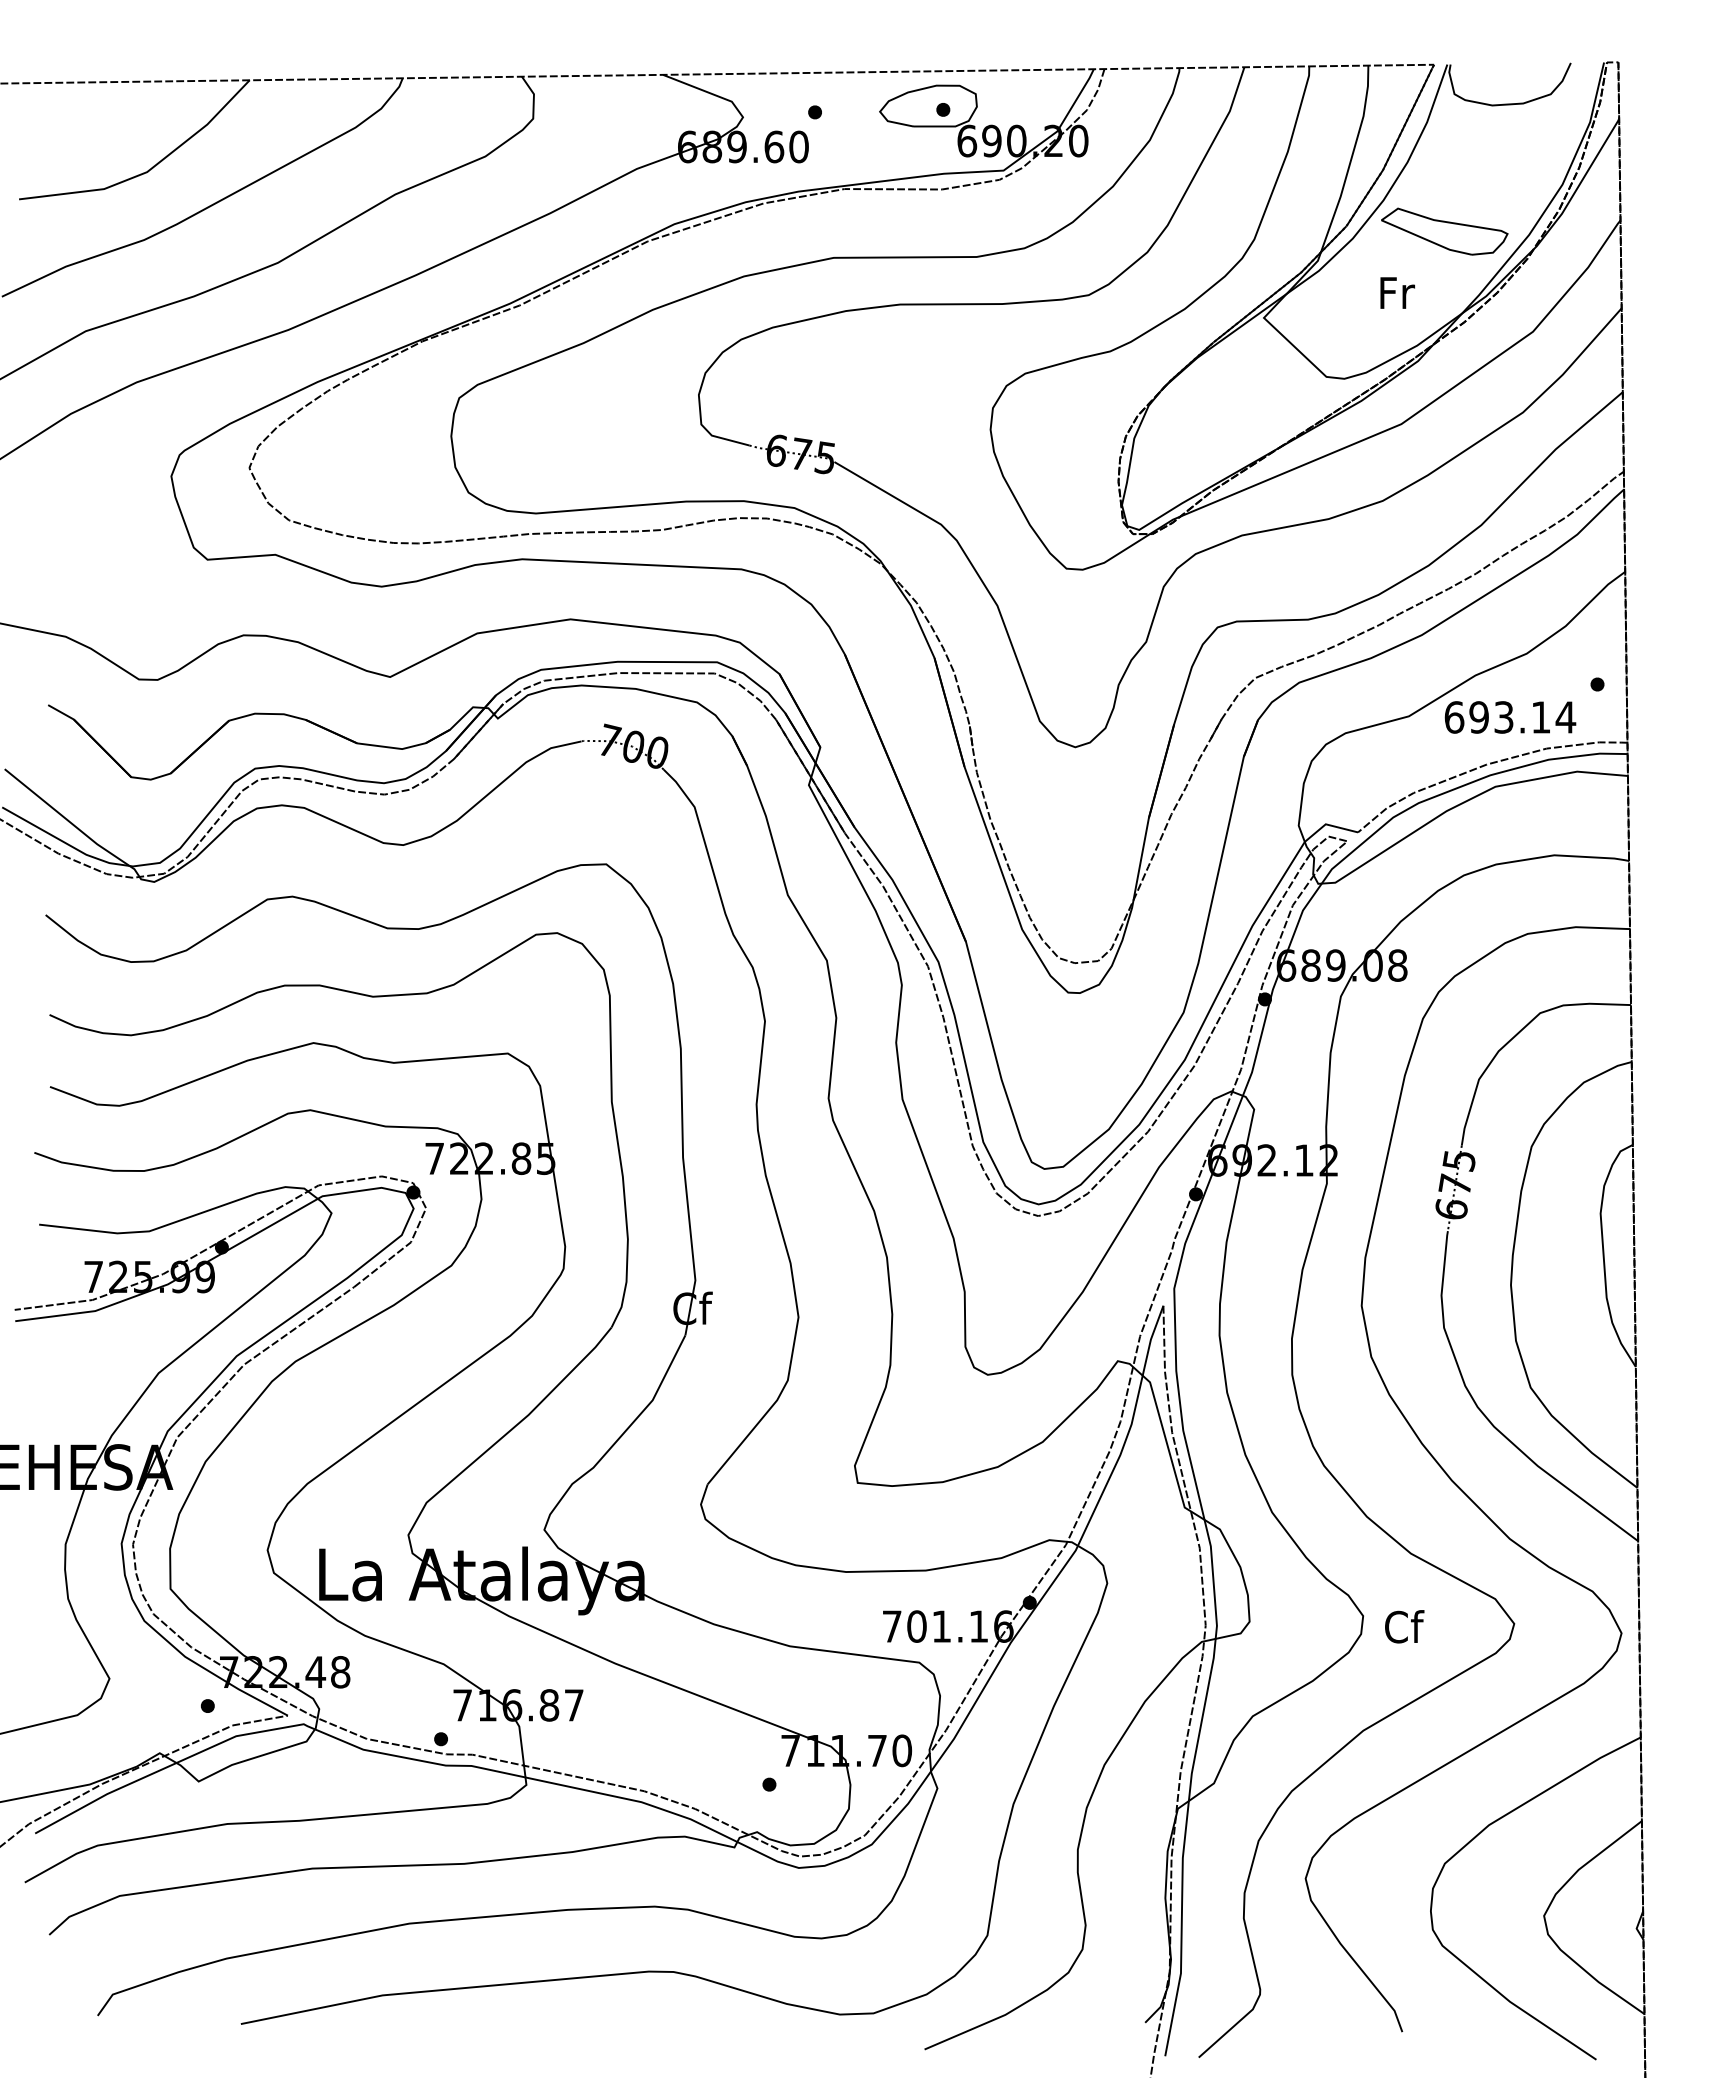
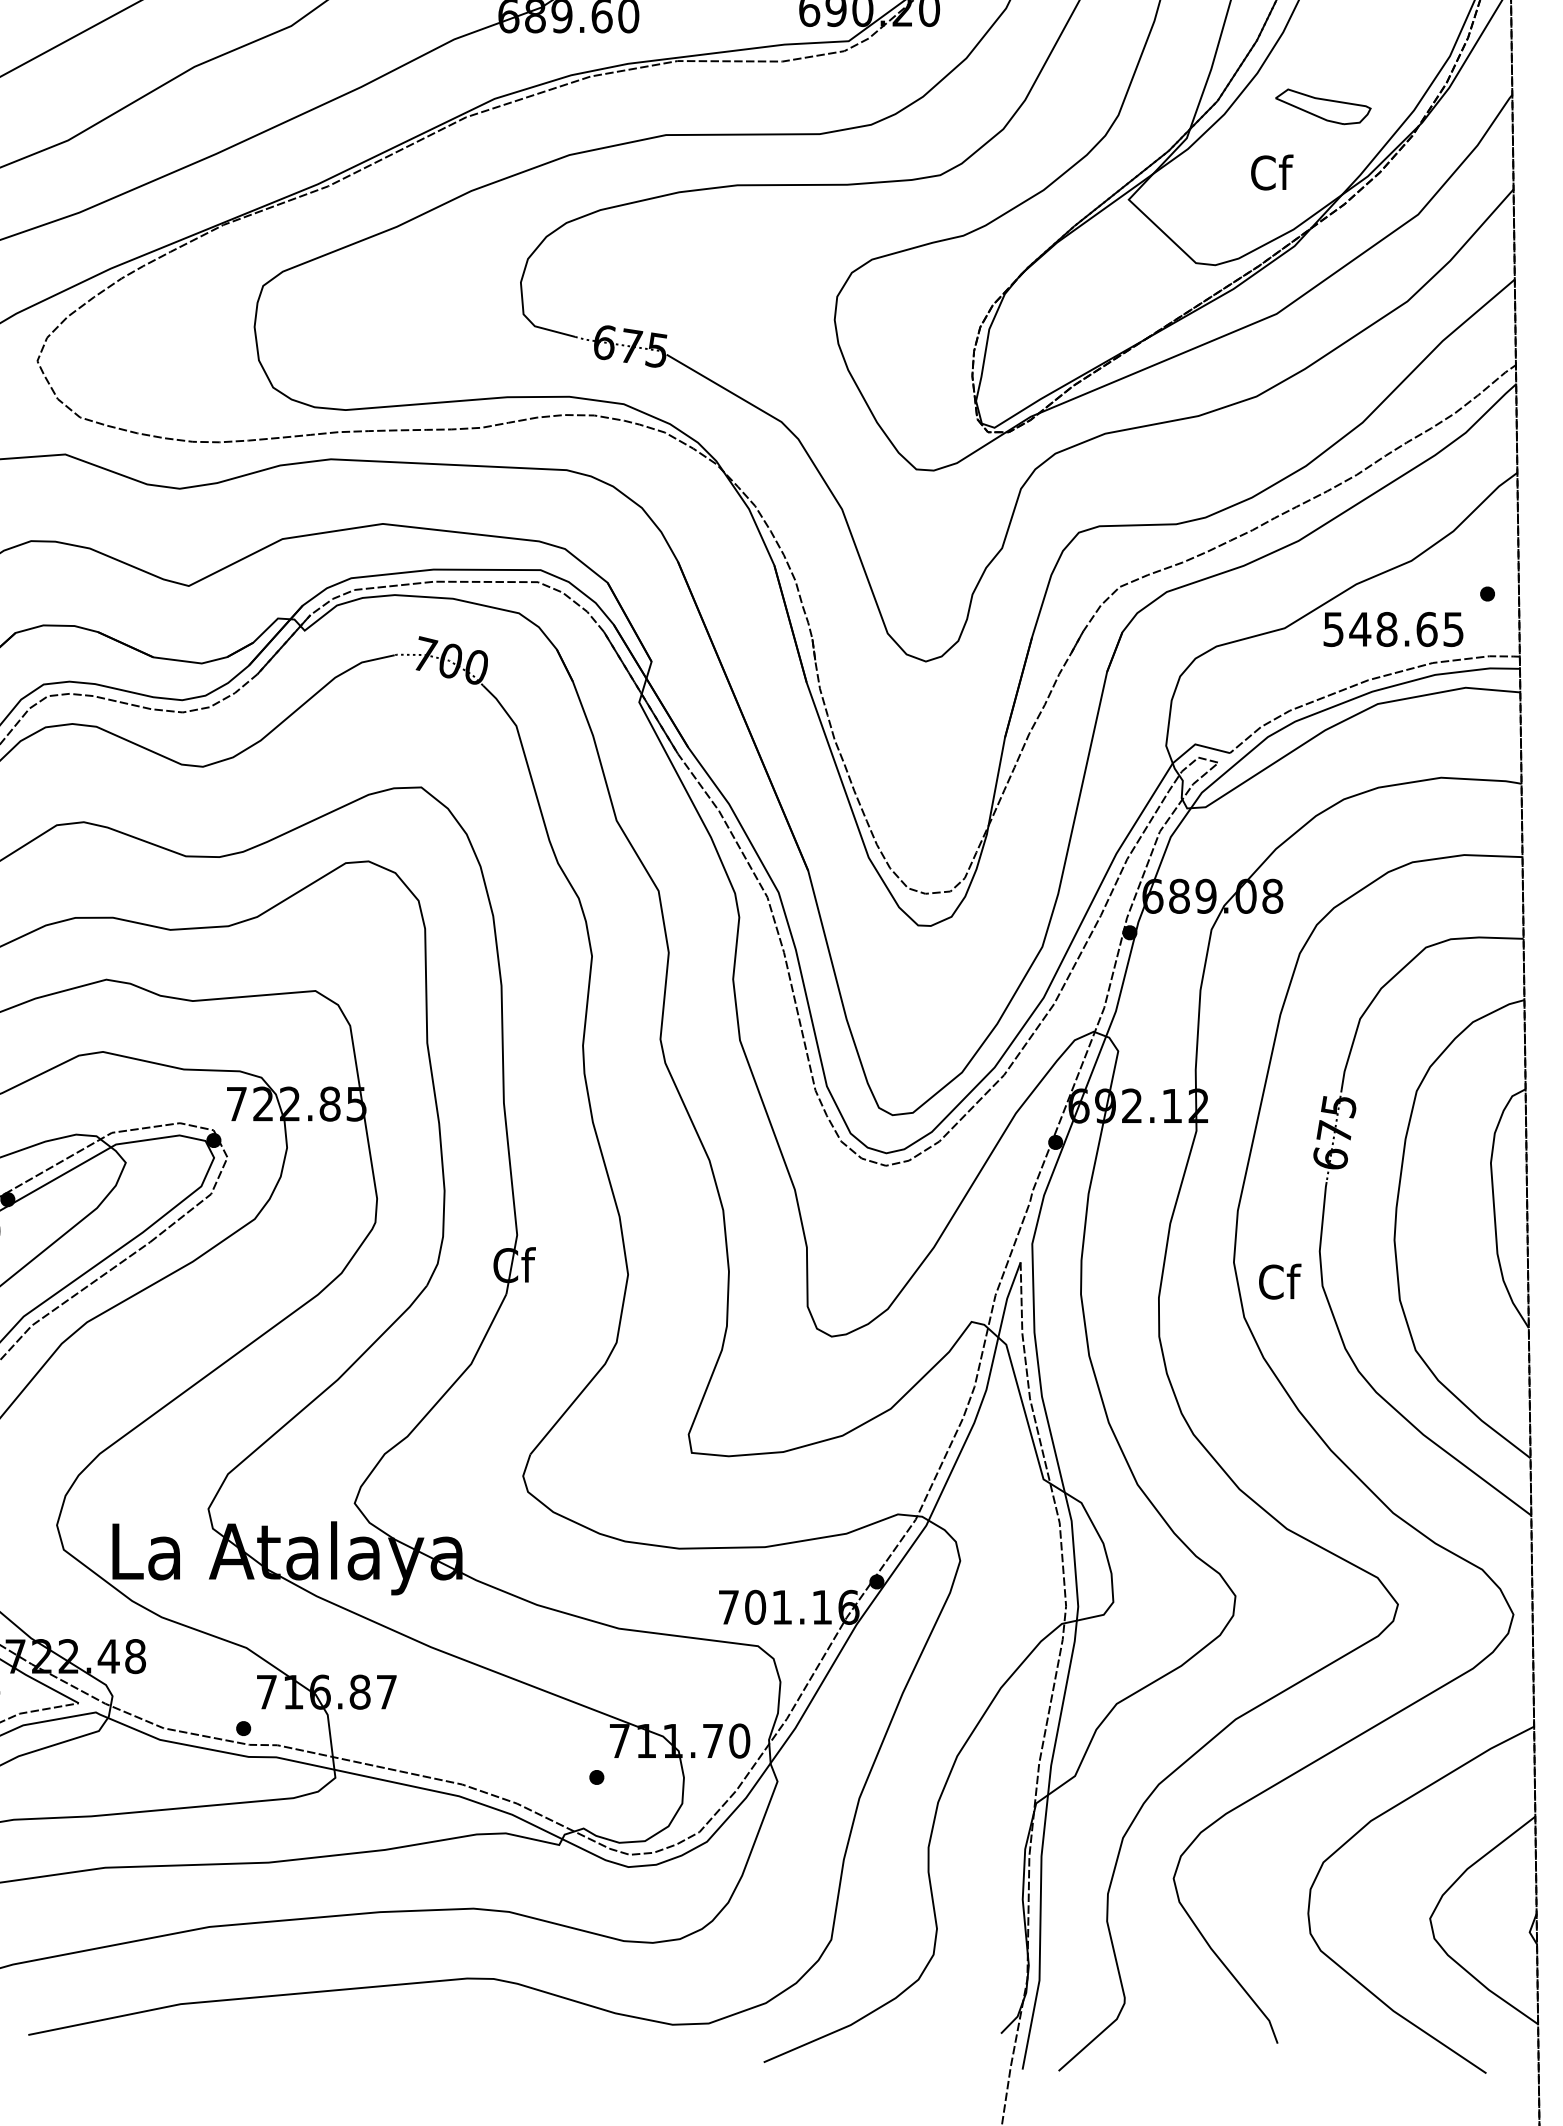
part: (1444, 231) -> (1322, 106), size x0.7
text: (1397, 292) -> (1272, 172), Fr -> Cf
text: (1510, 717) -> (1393, 629), 693.14 -> 548.65
text: (1404, 1626) -> (1279, 1281), moved

